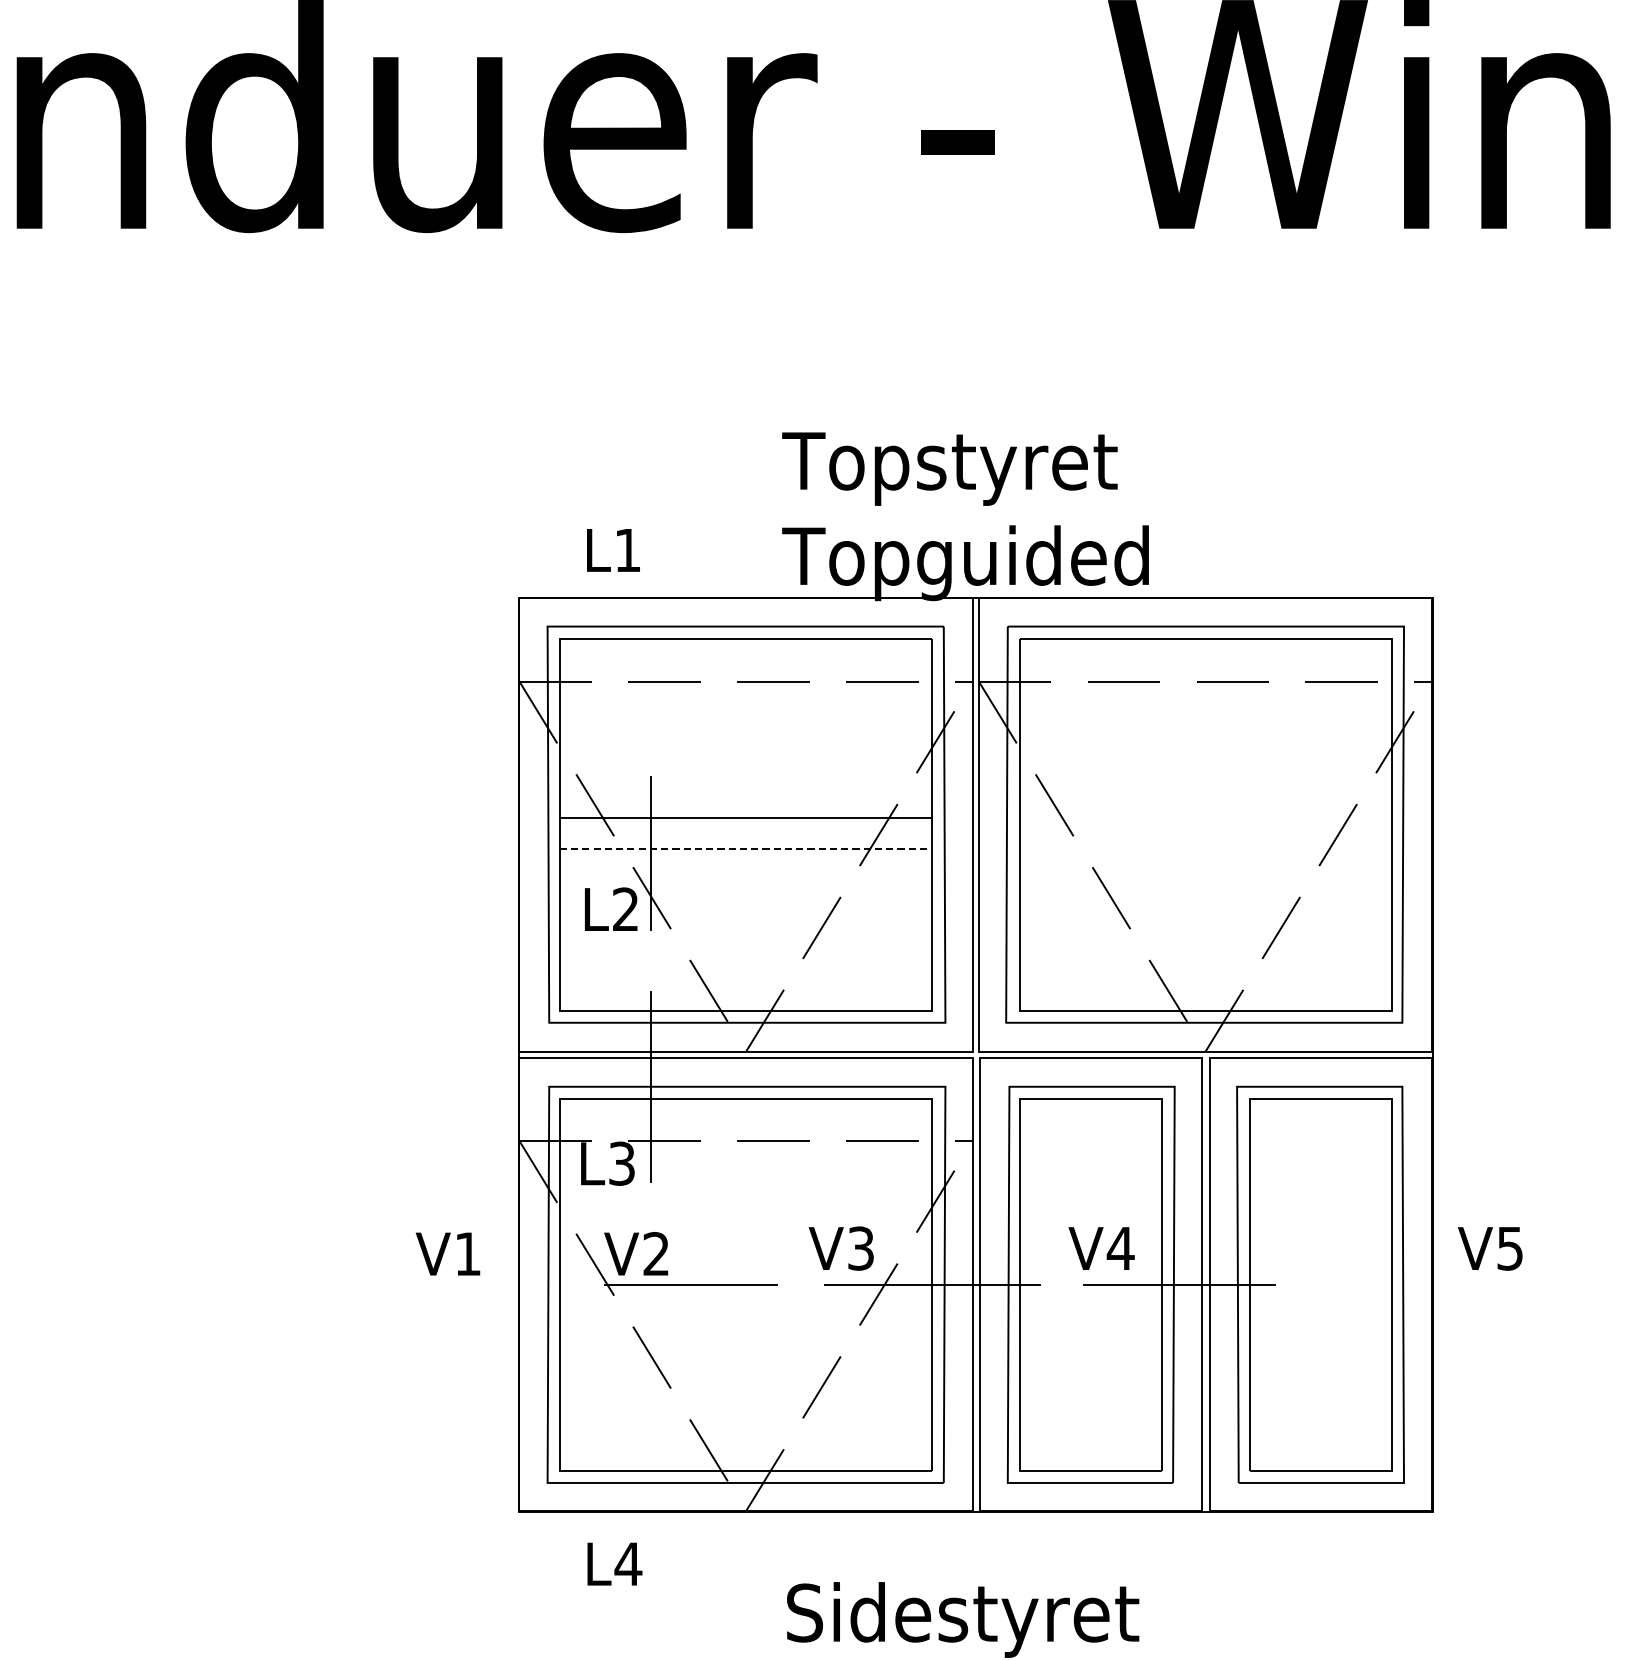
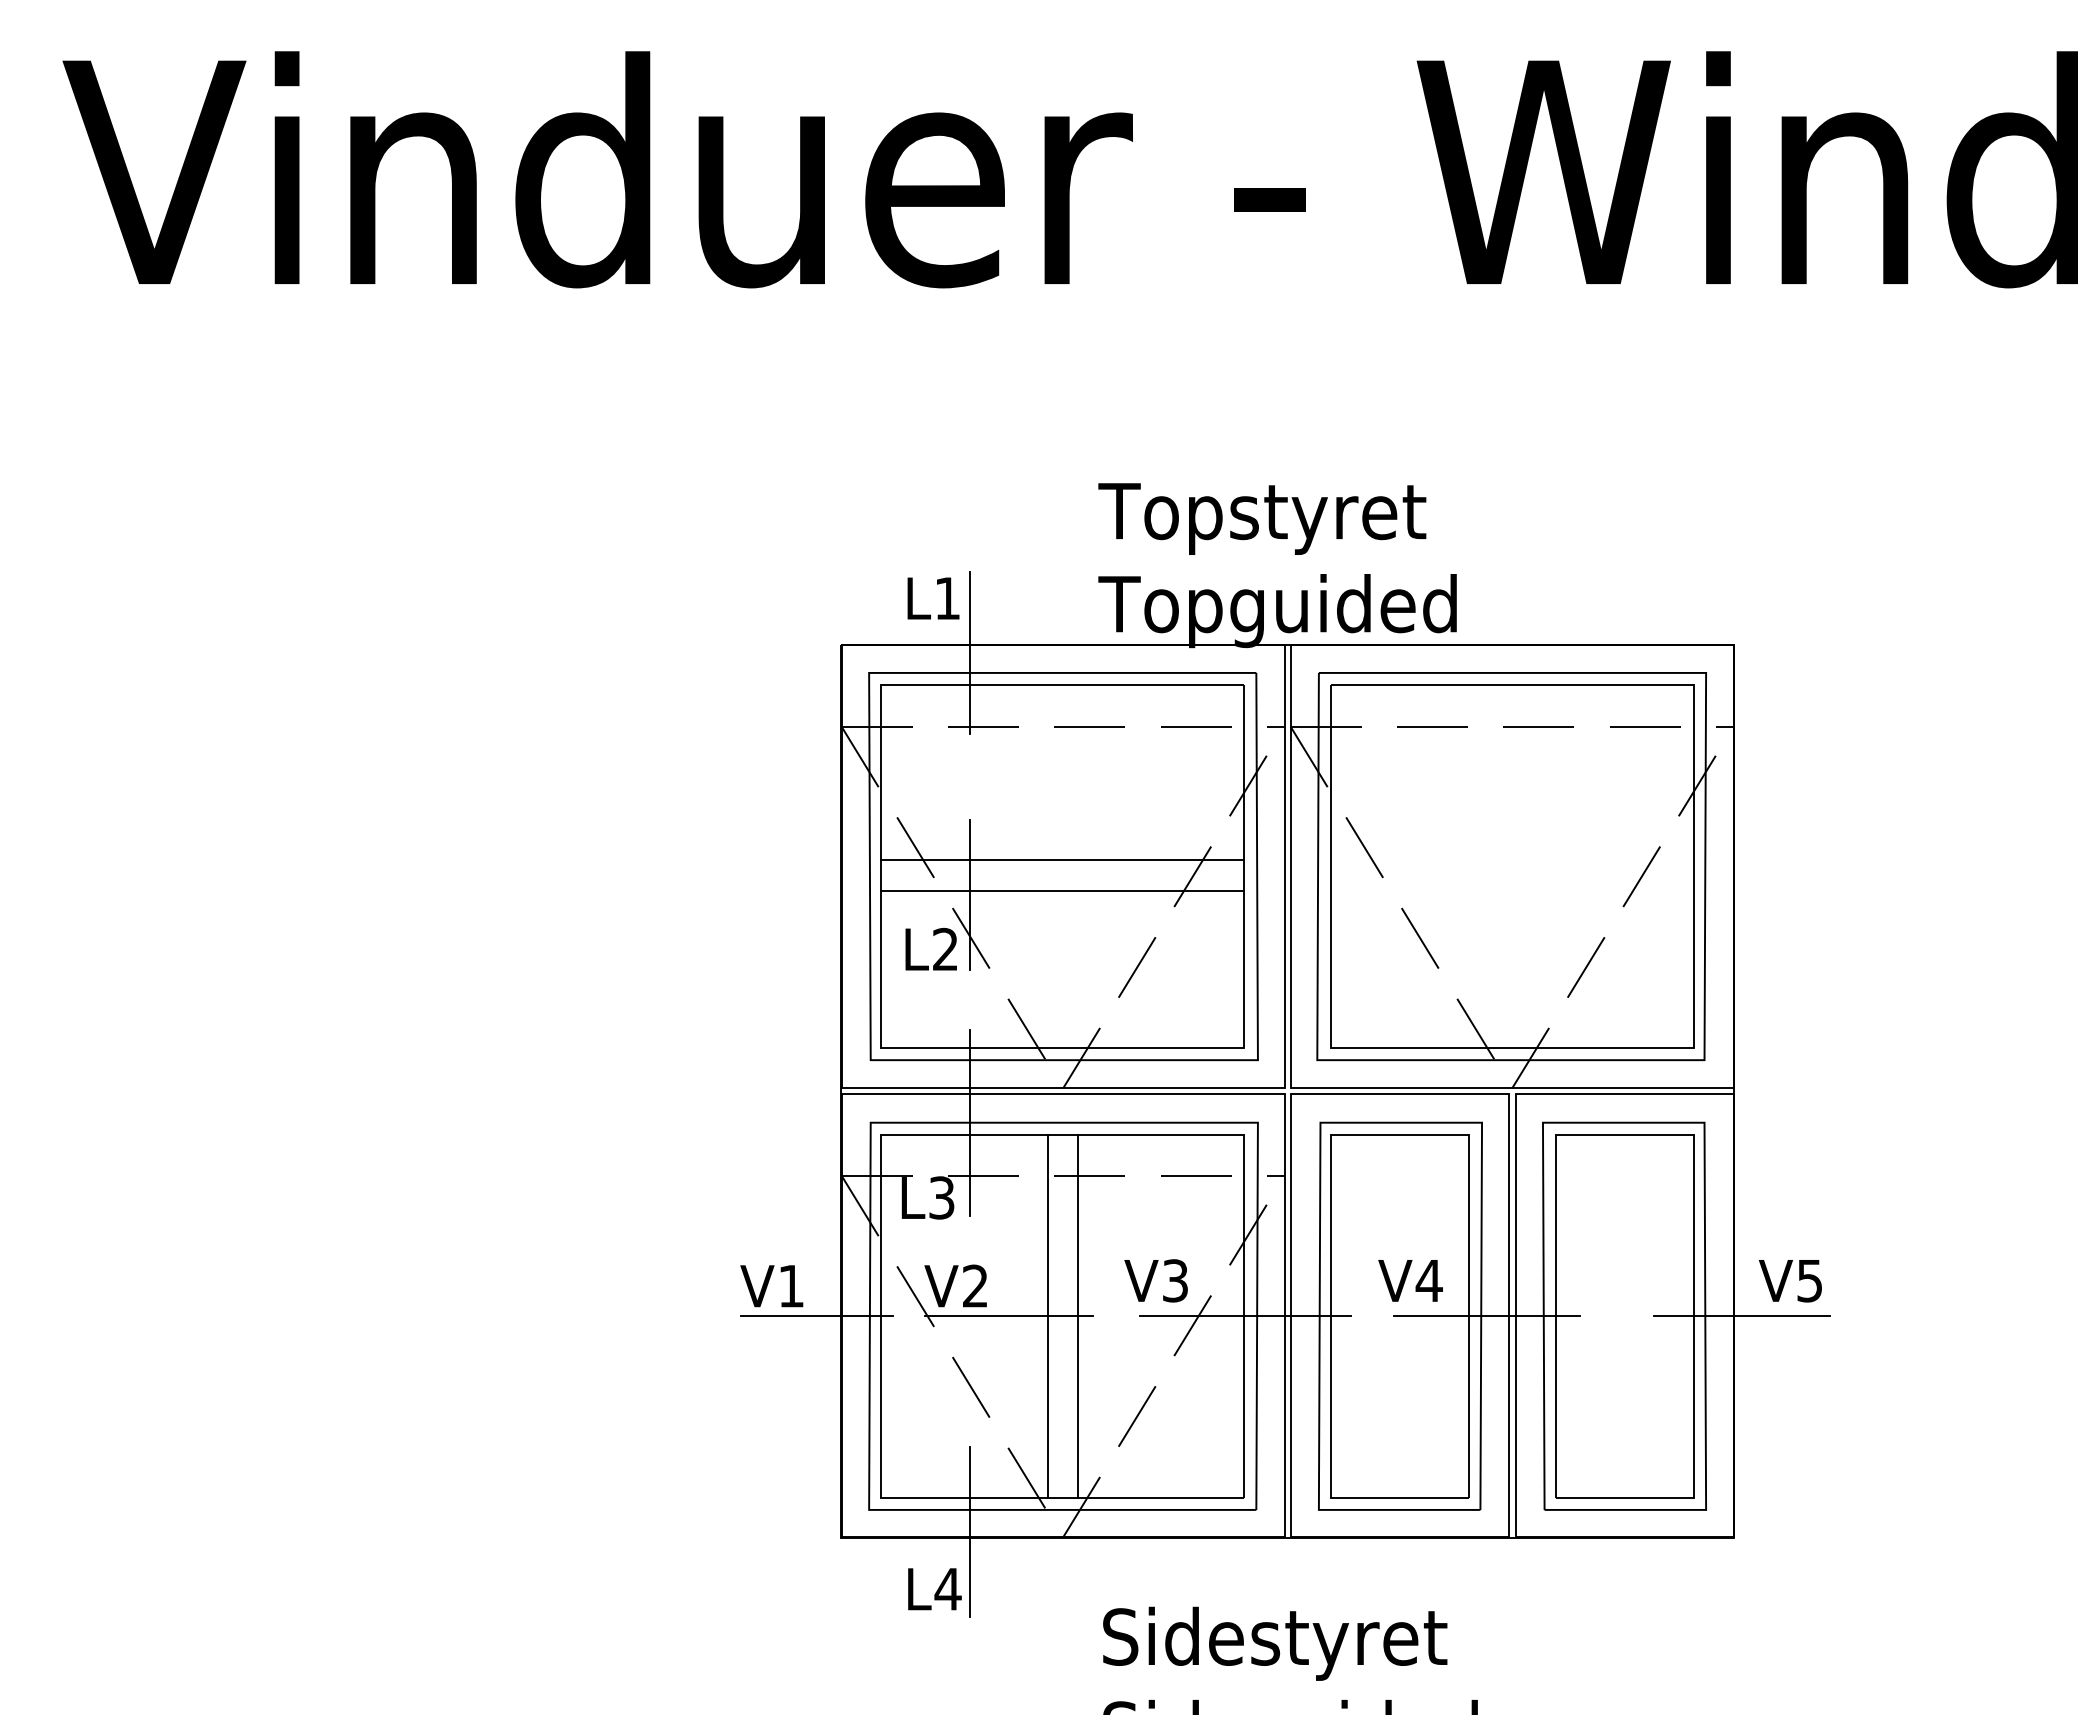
line: (651, 605) -> (970, 652), added
line: (745, 849) -> (1062, 890), dashed -> solid
line: (730, 1284) -> (1047, 1315), added
line: (760, 1284) -> (1077, 1315), added
line: (493, 1285) -> (816, 1316), added
line: (1440, 1285) -> (1741, 1316), added
line: (651, 1505) -> (970, 1531), added

